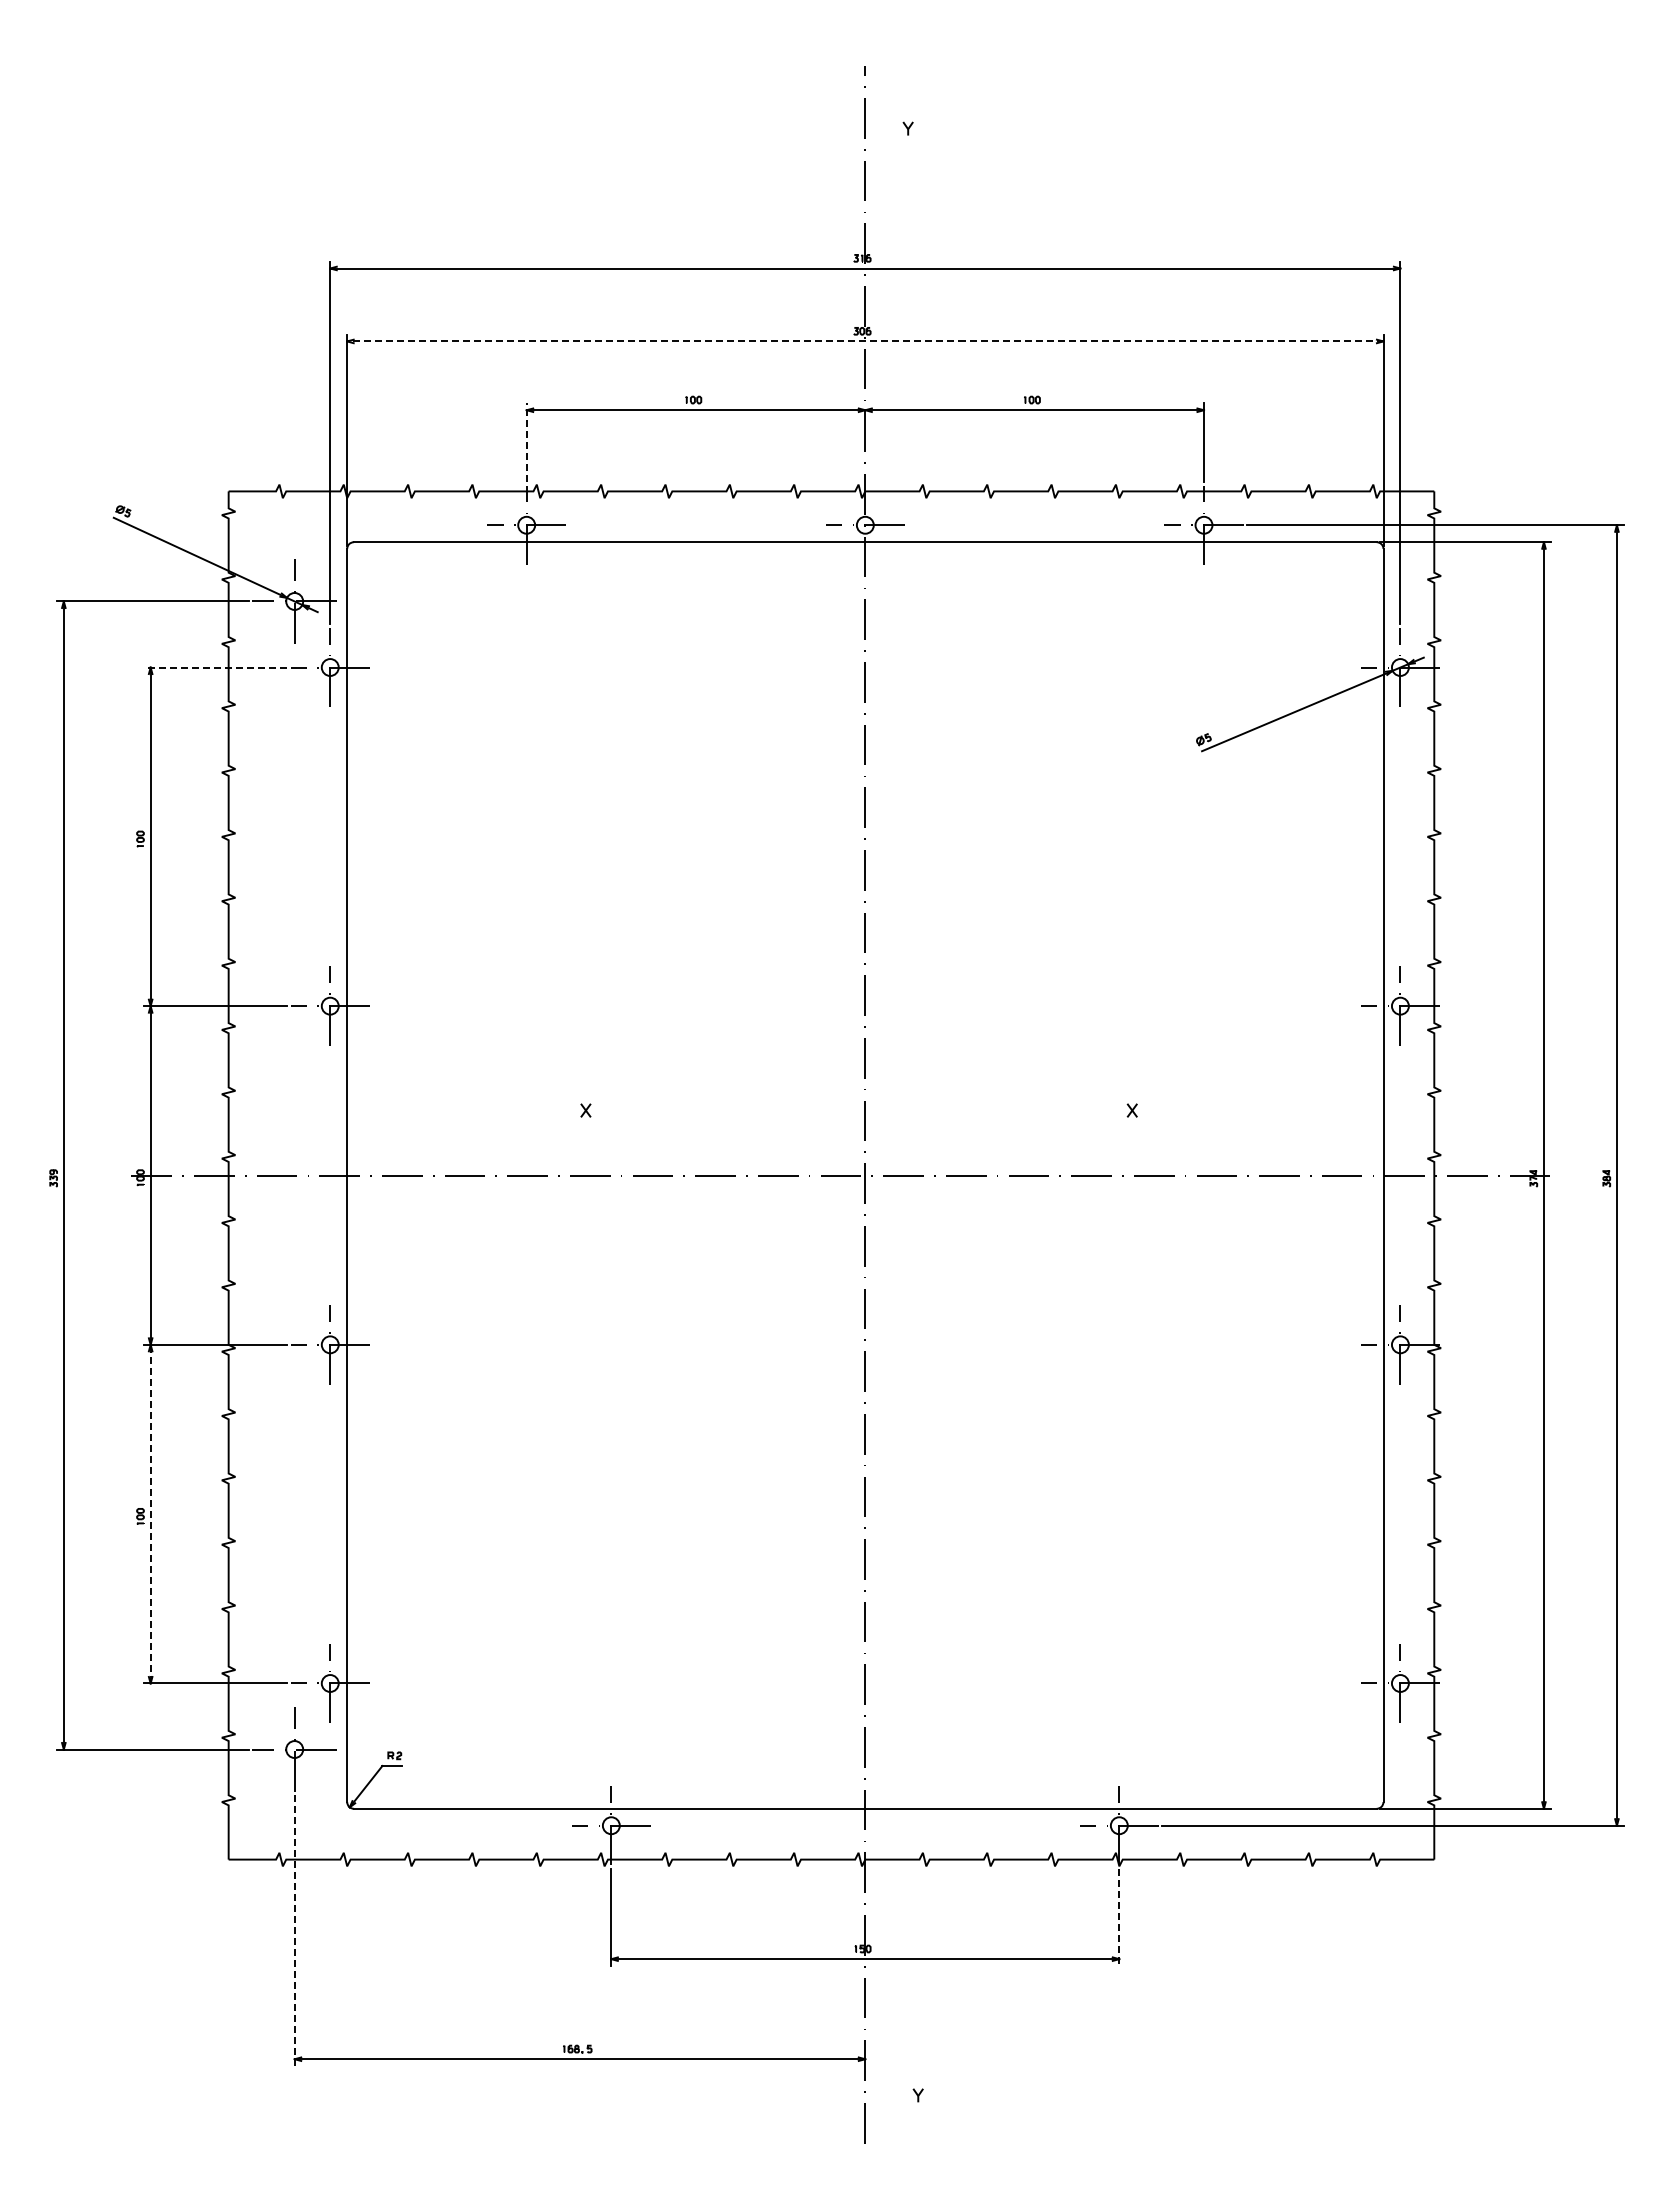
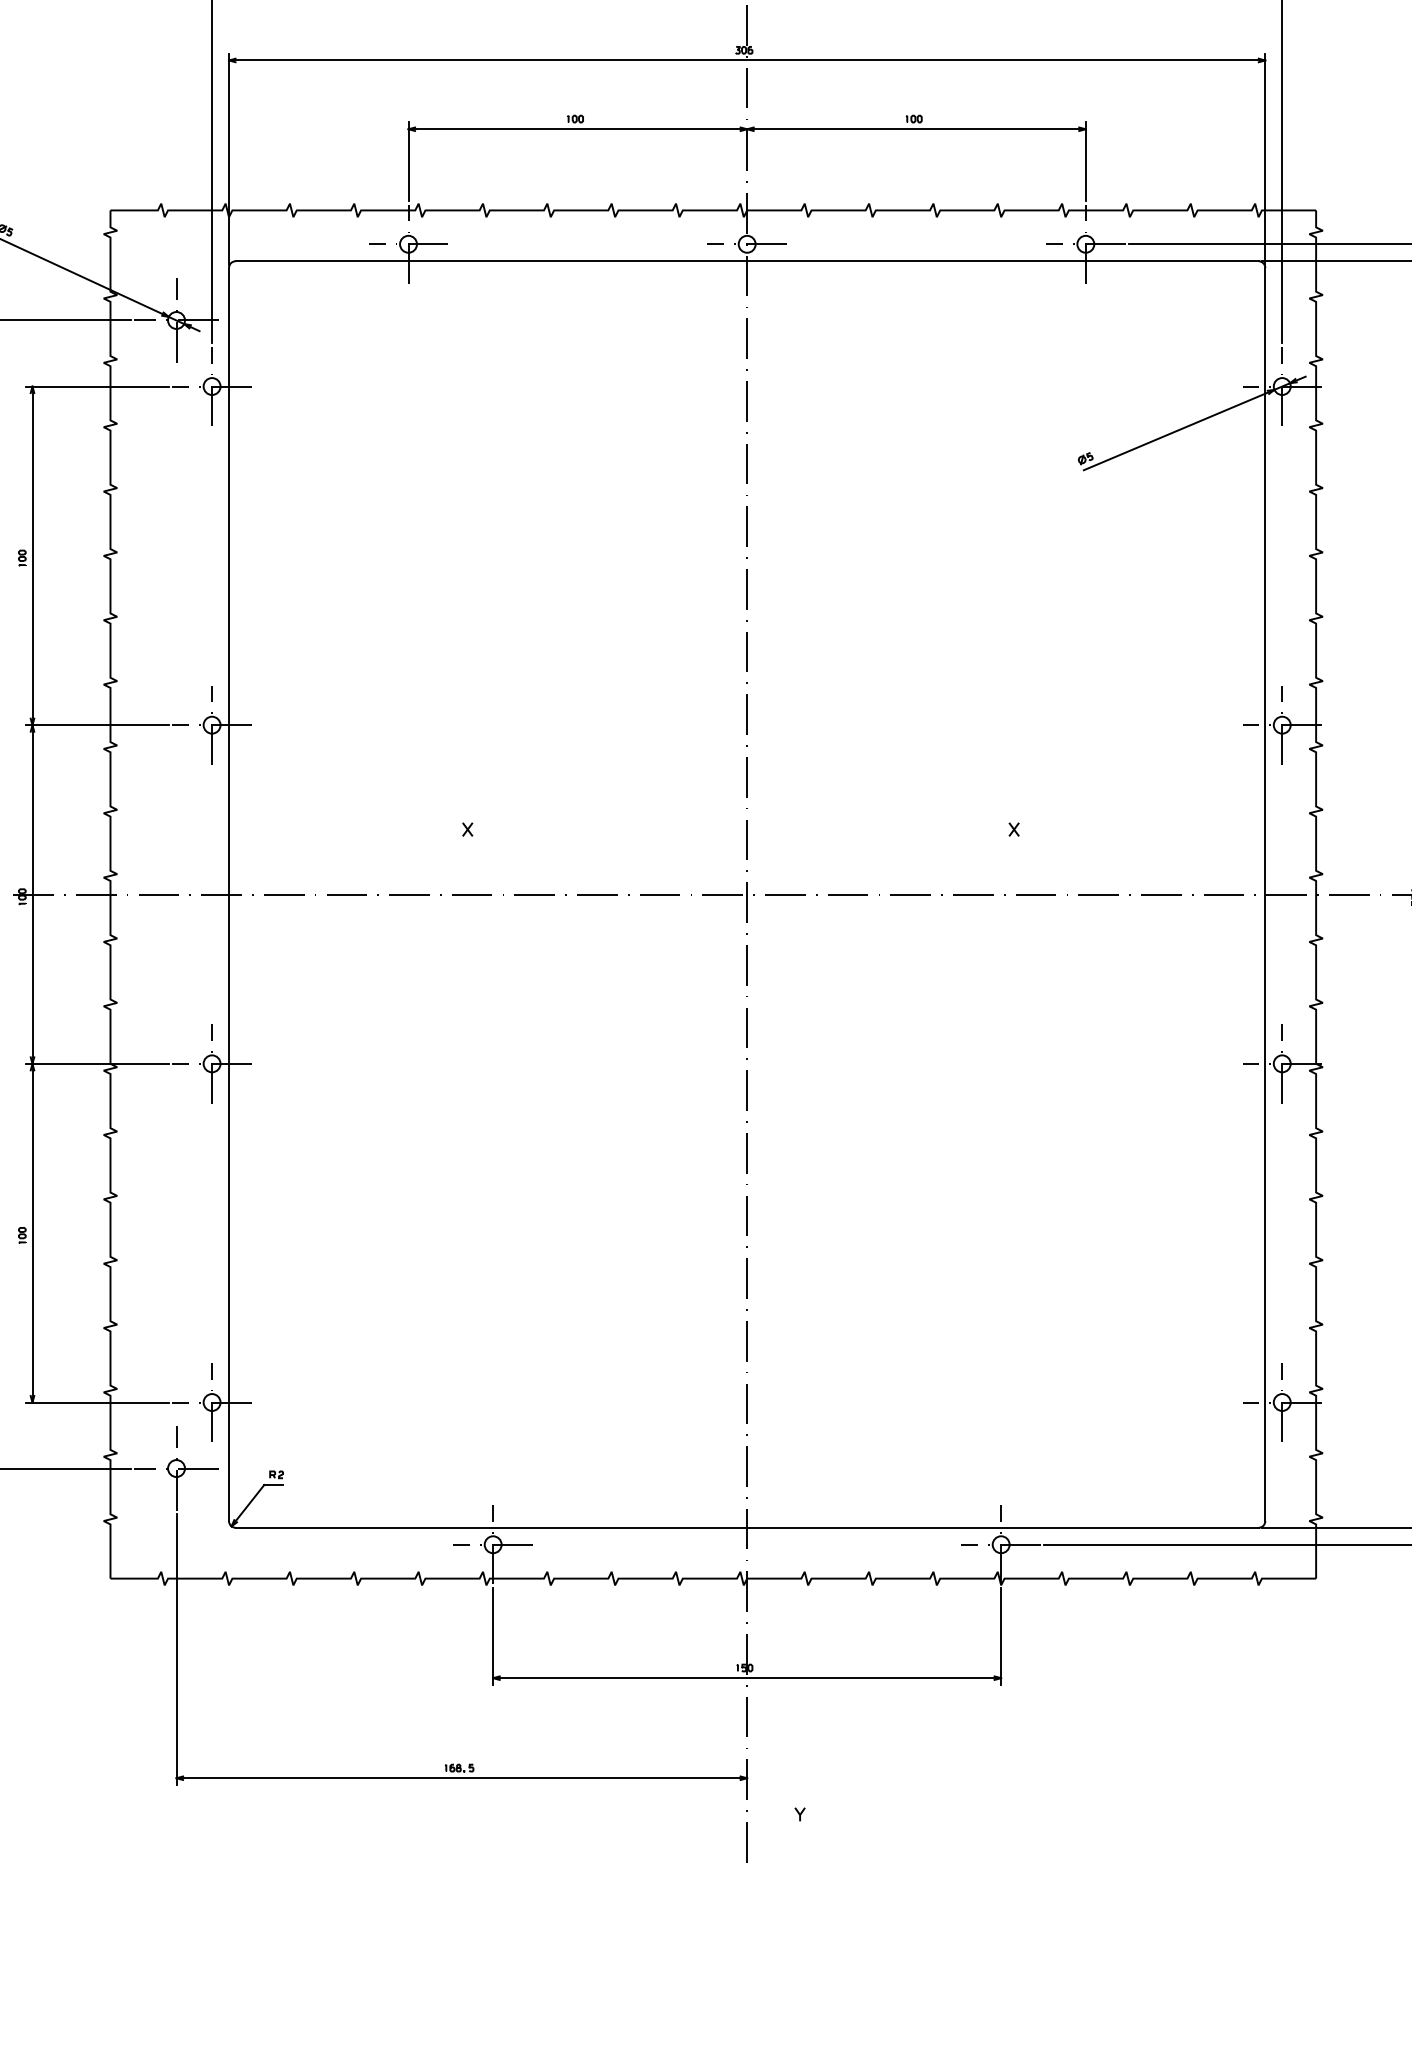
line: (864, 341) -> (746, 60), dashed -> solid
line: (526, 442) -> (408, 161), dashed -> solid
line: (215, 667) -> (97, 386), dashed -> solid
line: (150, 1513) -> (32, 1232), dashed -> solid
line: (1119, 1917) -> (1001, 1636), dashed -> solid
line: (294, 1931) -> (176, 1650), dashed -> solid

